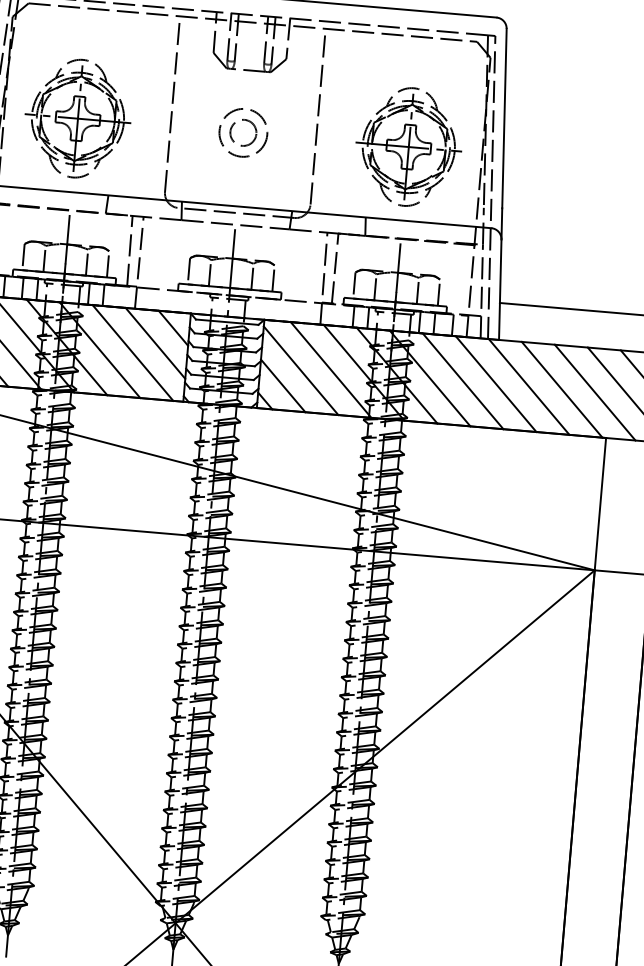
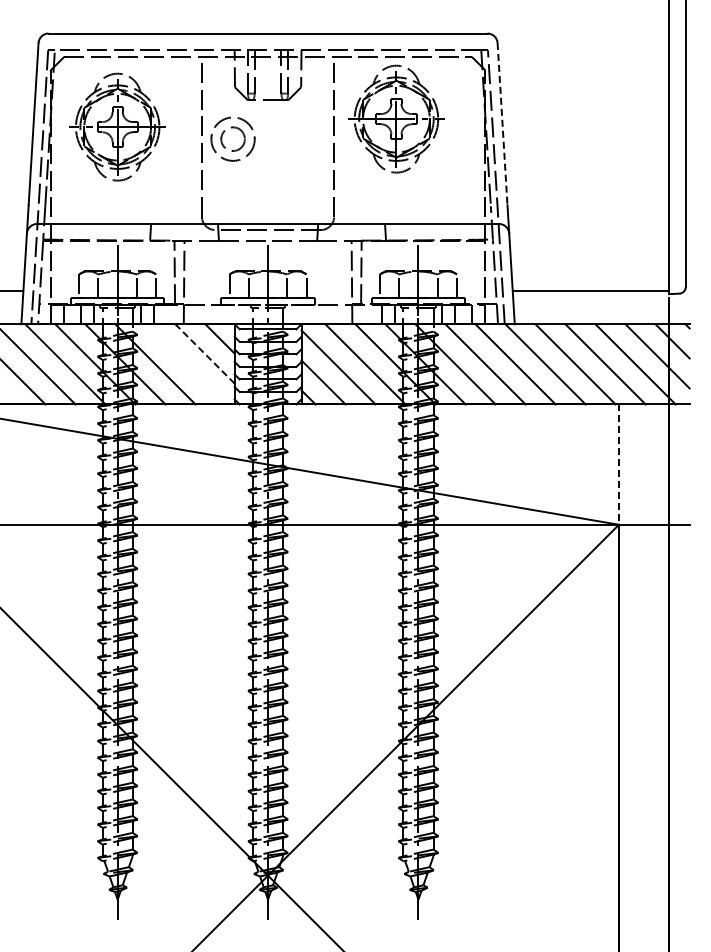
part: (77, 117) -> (117, 126), moved
line: (504, 119) -> (502, 124), solid -> dashed
part: (233, 126) -> (223, 134), moved
part: (408, 146) -> (396, 118), moved
line: (156, 342) -> (205, 353), solid -> dashed
line: (133, 353) -> (185, 364), removed
line: (599, 505) -> (618, 465), solid -> dashed

